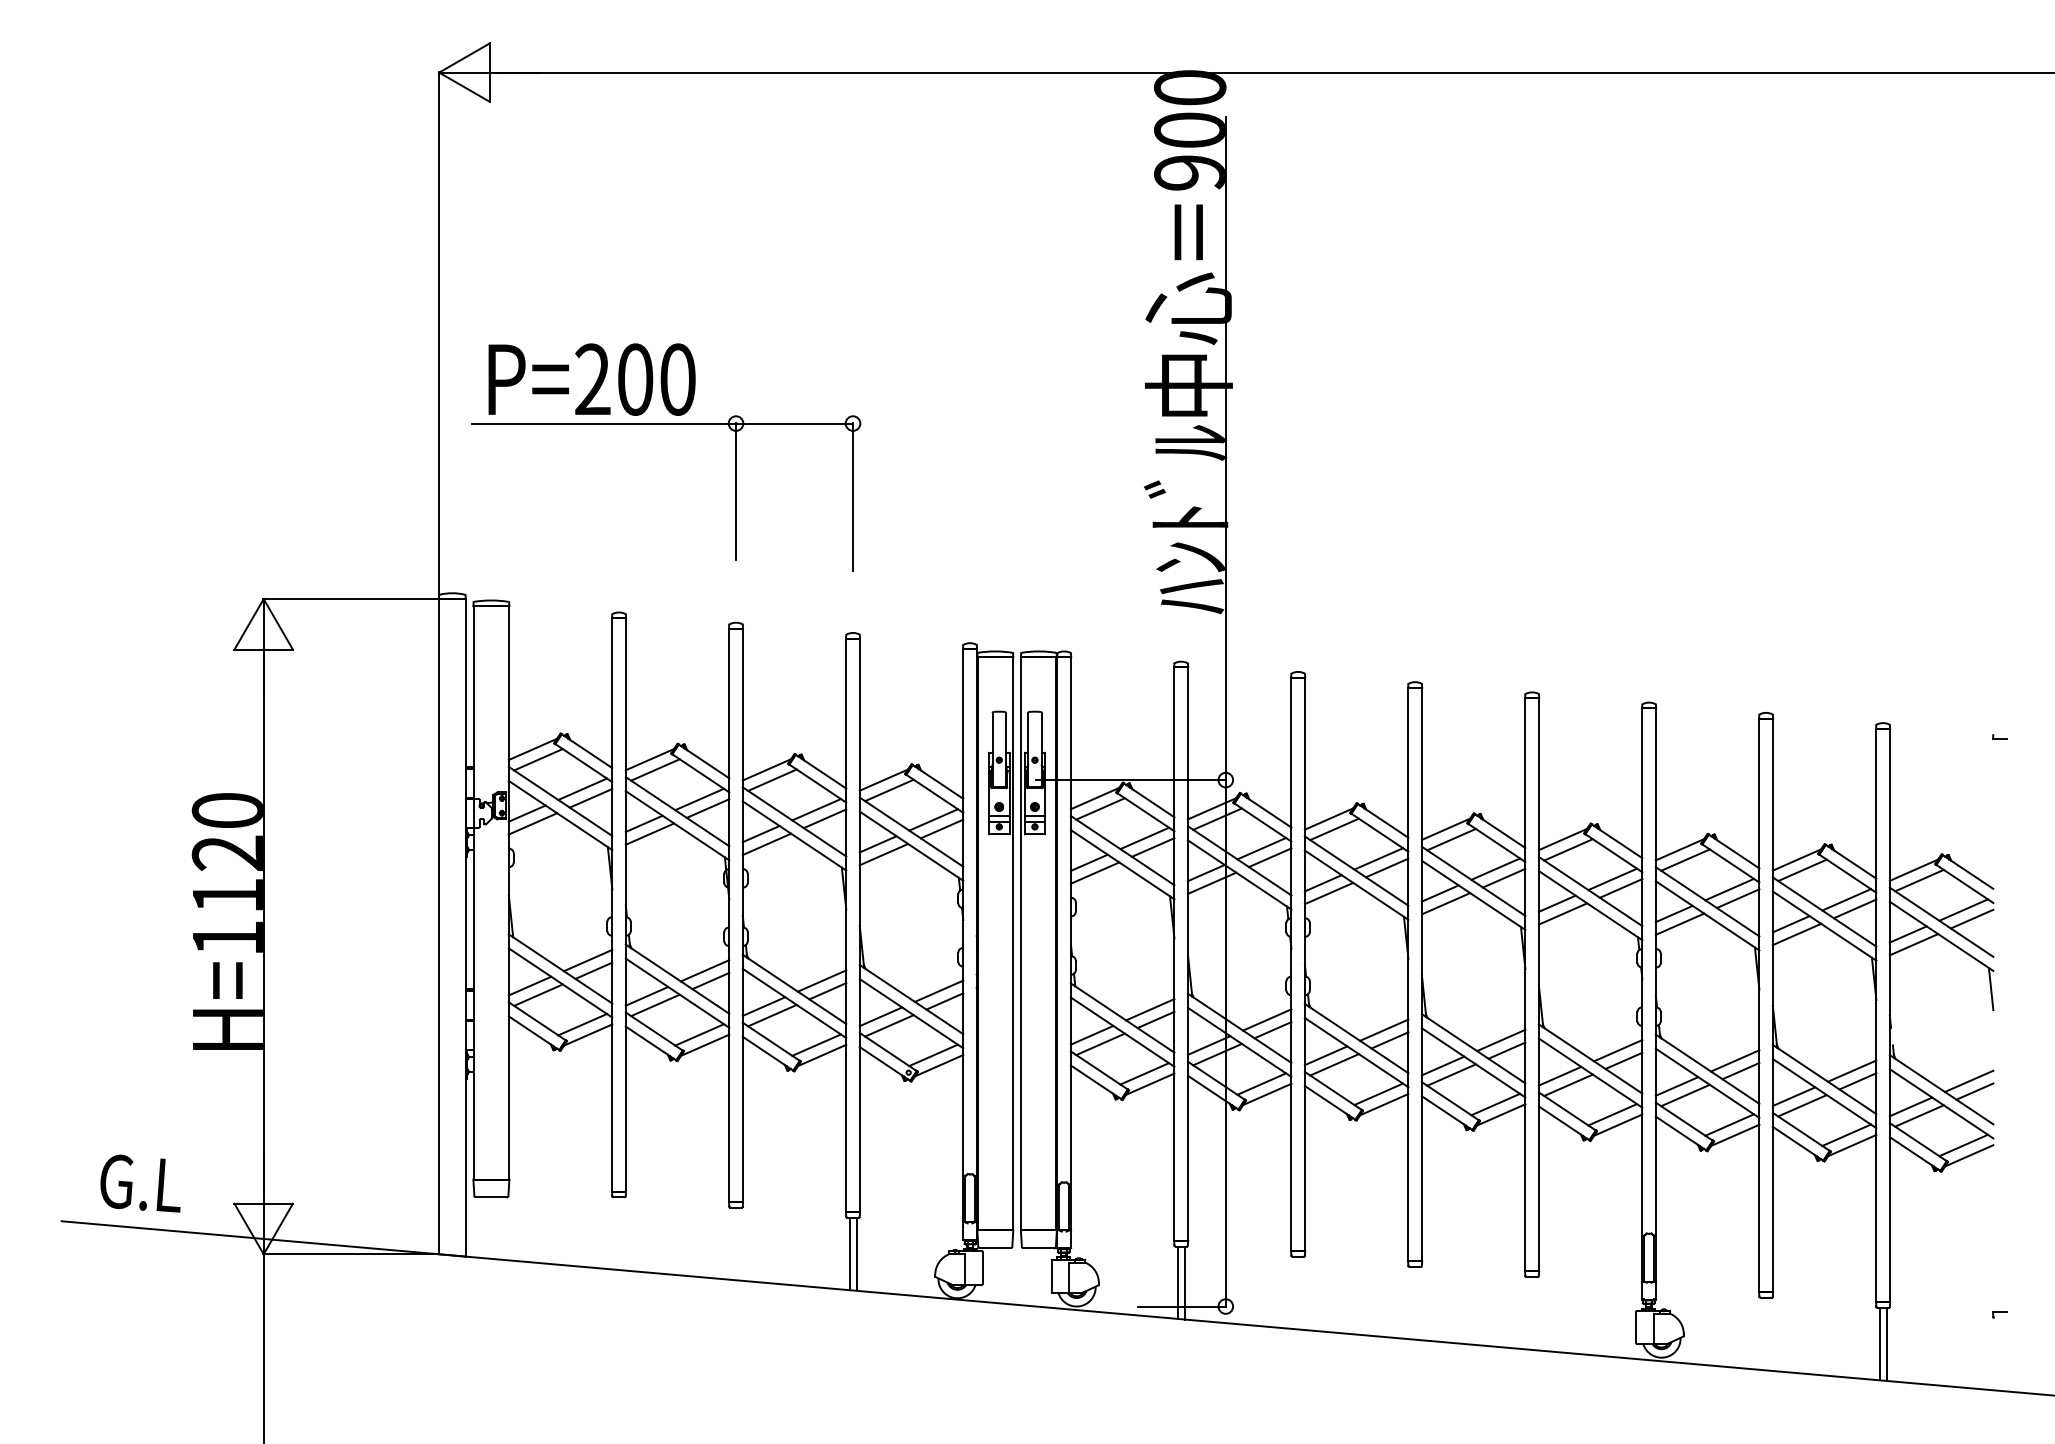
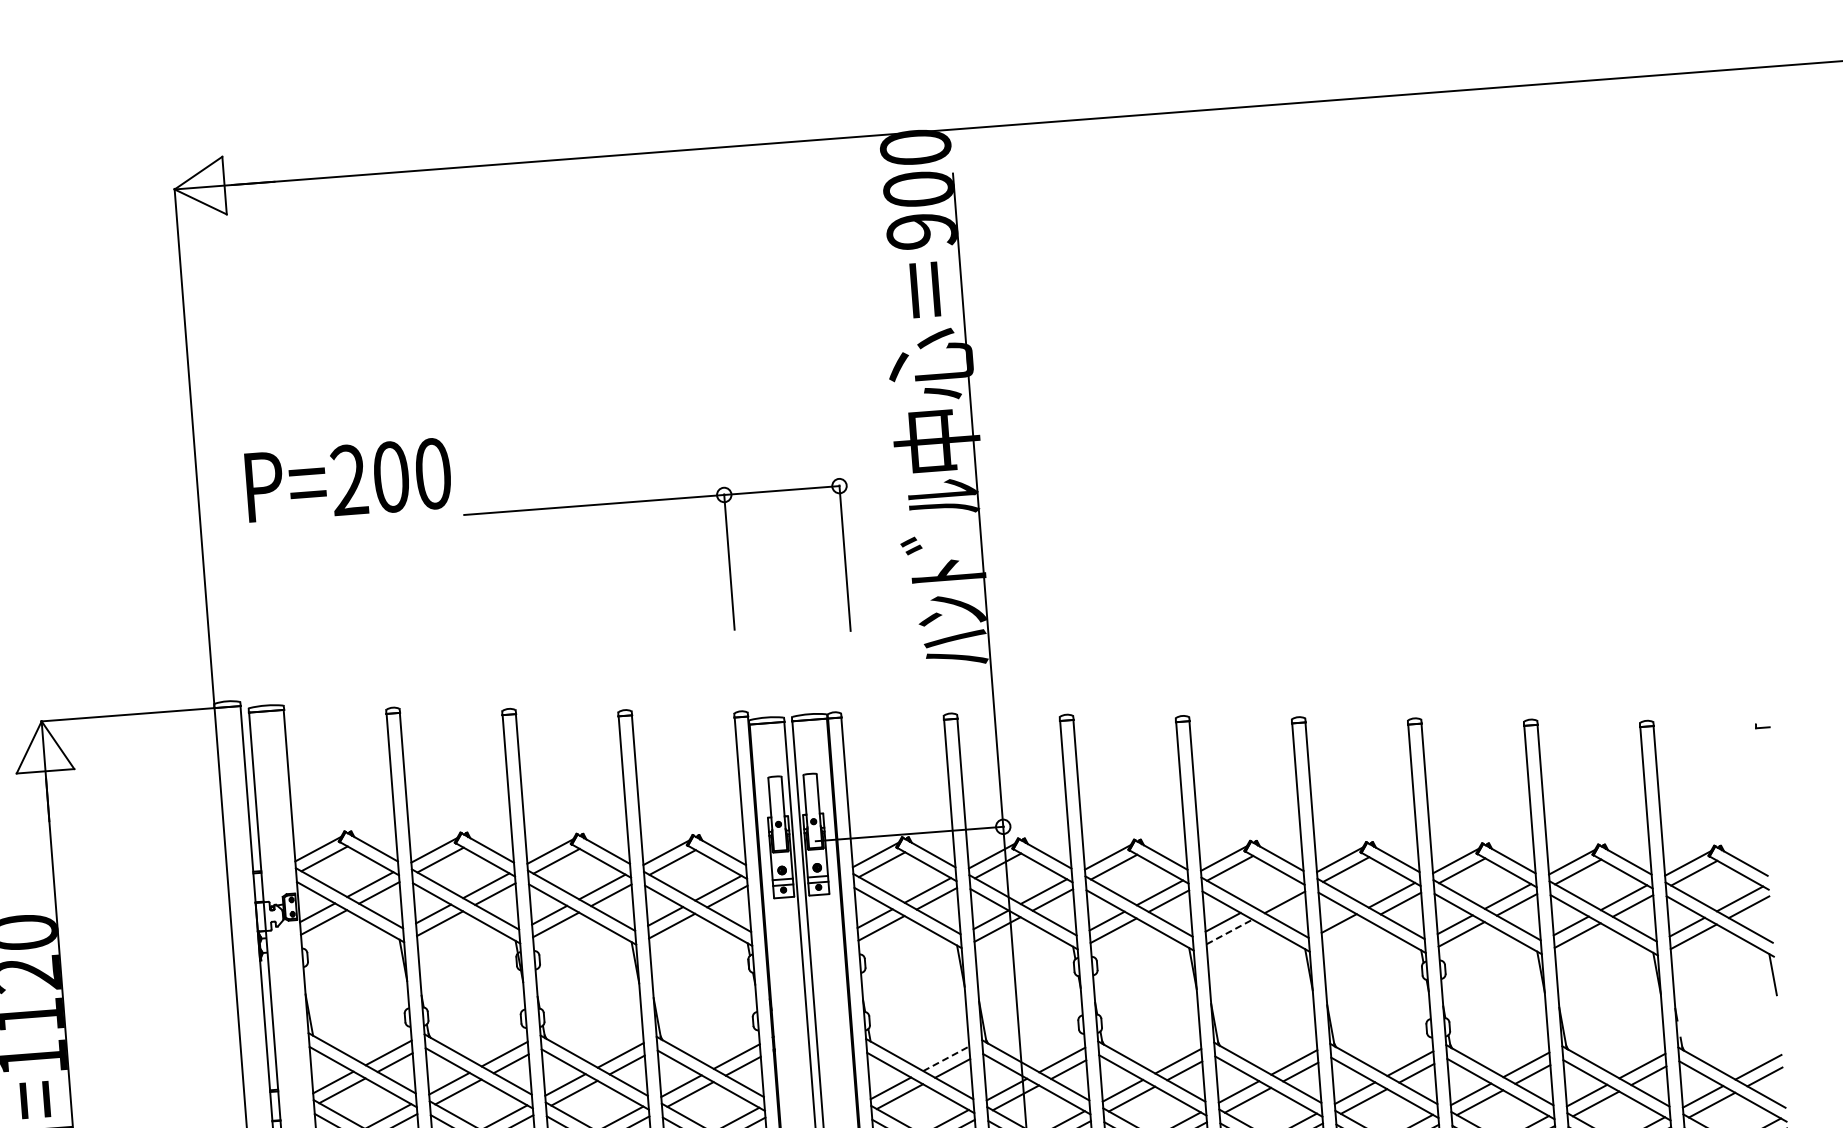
part: (666, 424) -> (655, 501), moved
line: (1495, 868) -> (1275, 893), removed
line: (1446, 903) -> (1230, 931), solid -> dashed
line: (1562, 913) -> (1345, 932), removed
line: (1150, 1009) -> (946, 1058), solid -> dashed

